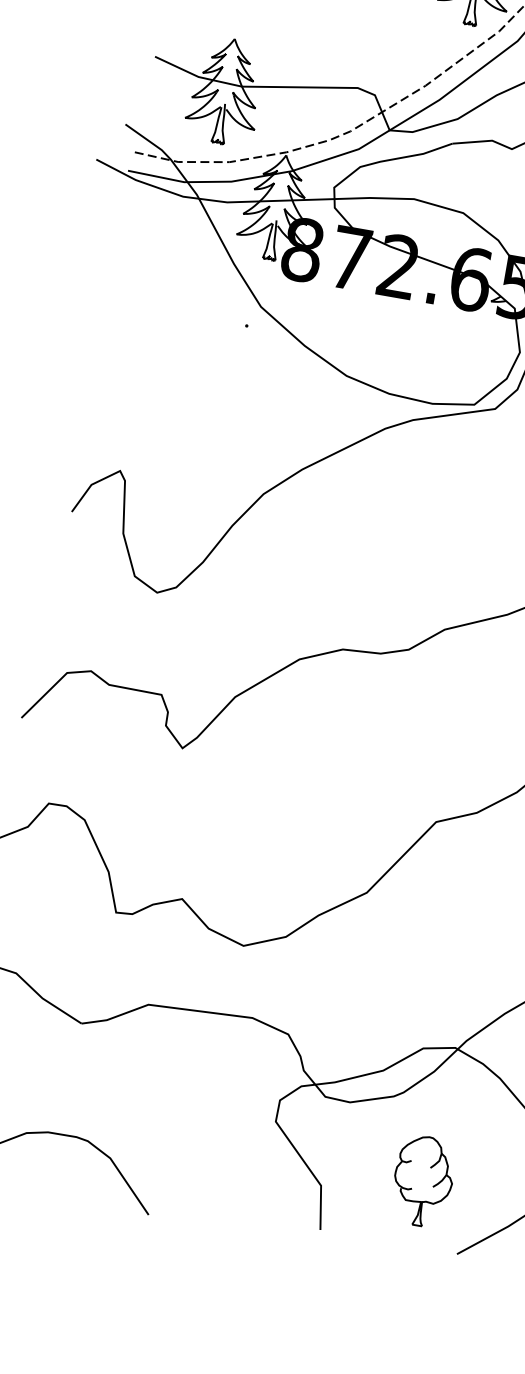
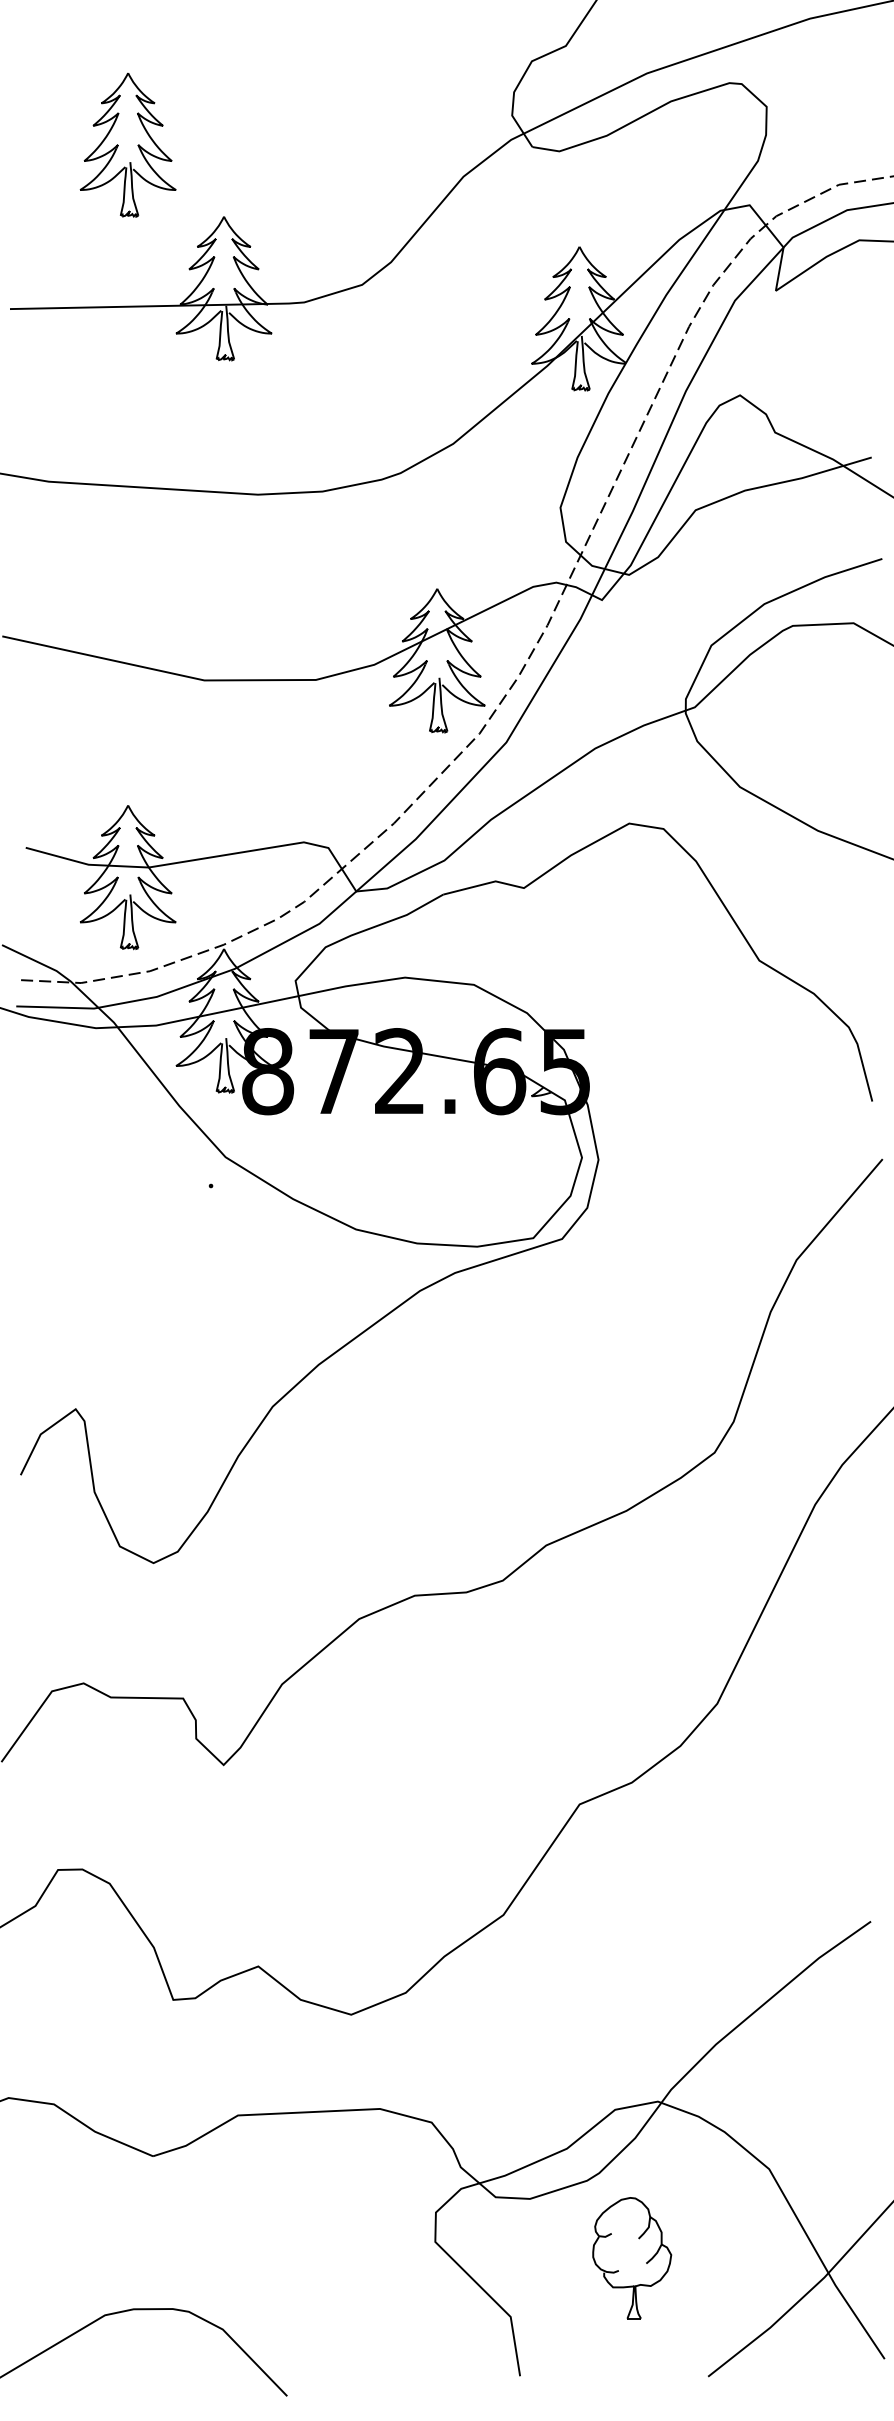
part: (423, 1181) -> (632, 2258), moved

